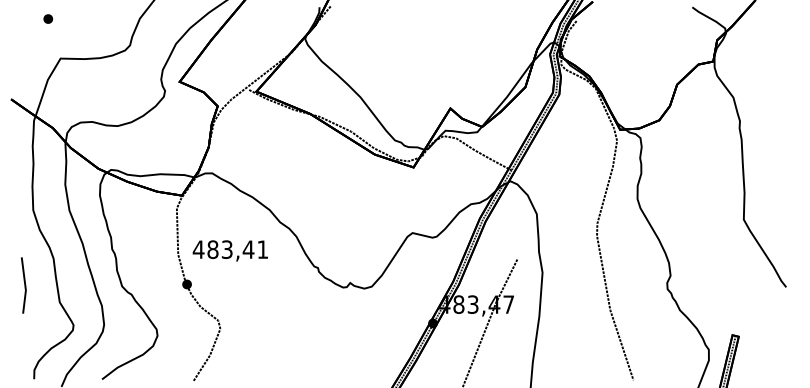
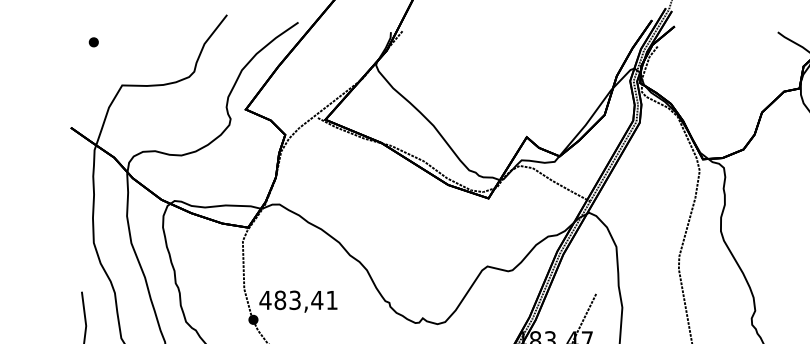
part: (48, 18) -> (94, 41), moved
text: (229, 250) -> (297, 301), moved

